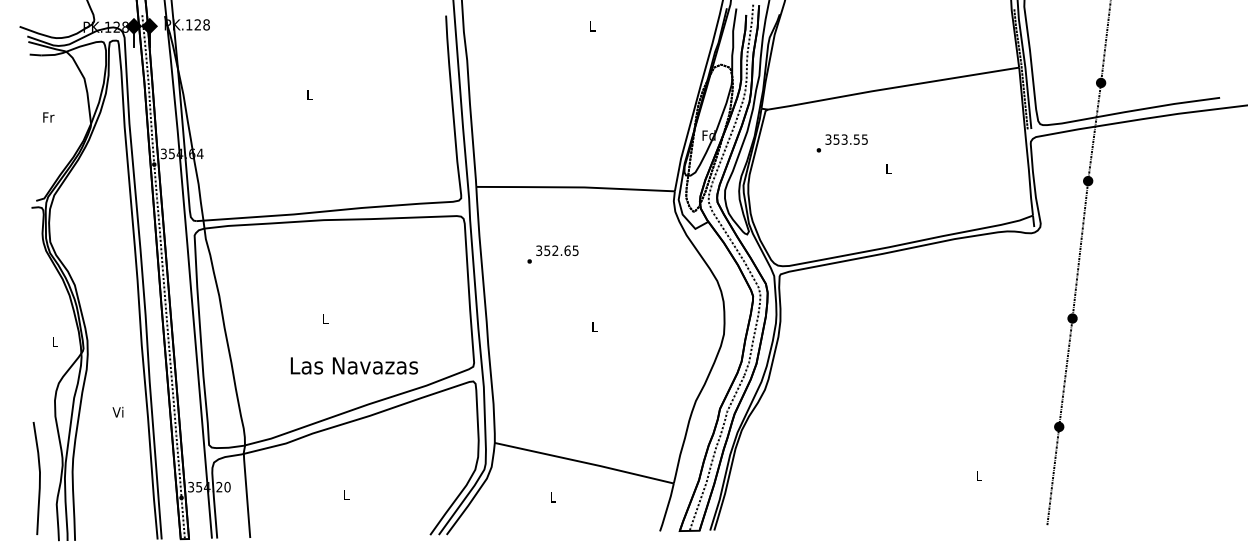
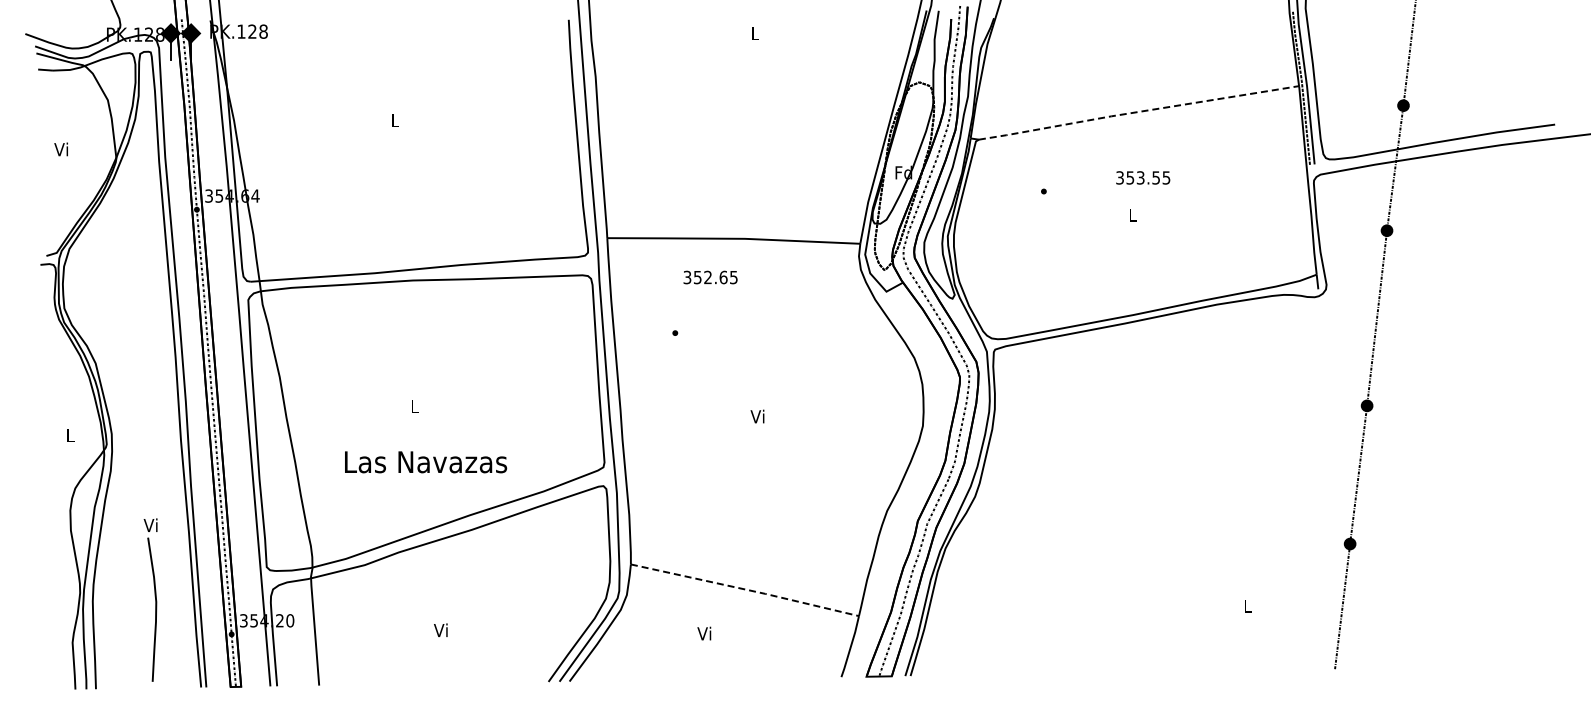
line: (892, 88) -> (1137, 112), solid -> dashed
text: (48, 117) -> (61, 149), Fr -> Vi
text: (846, 139) -> (1143, 177), moved
text: (557, 250) -> (710, 277), moved
text: (594, 326) -> (757, 416), L -> Vi
text: (354, 366) -> (426, 462), moved
line: (584, 462) -> (745, 589), solid -> dashed
curve: (39, 478) -> (155, 609), moved
text: (345, 494) -> (440, 630), L -> Vi
text: (552, 497) -> (704, 633), L -> Vi

